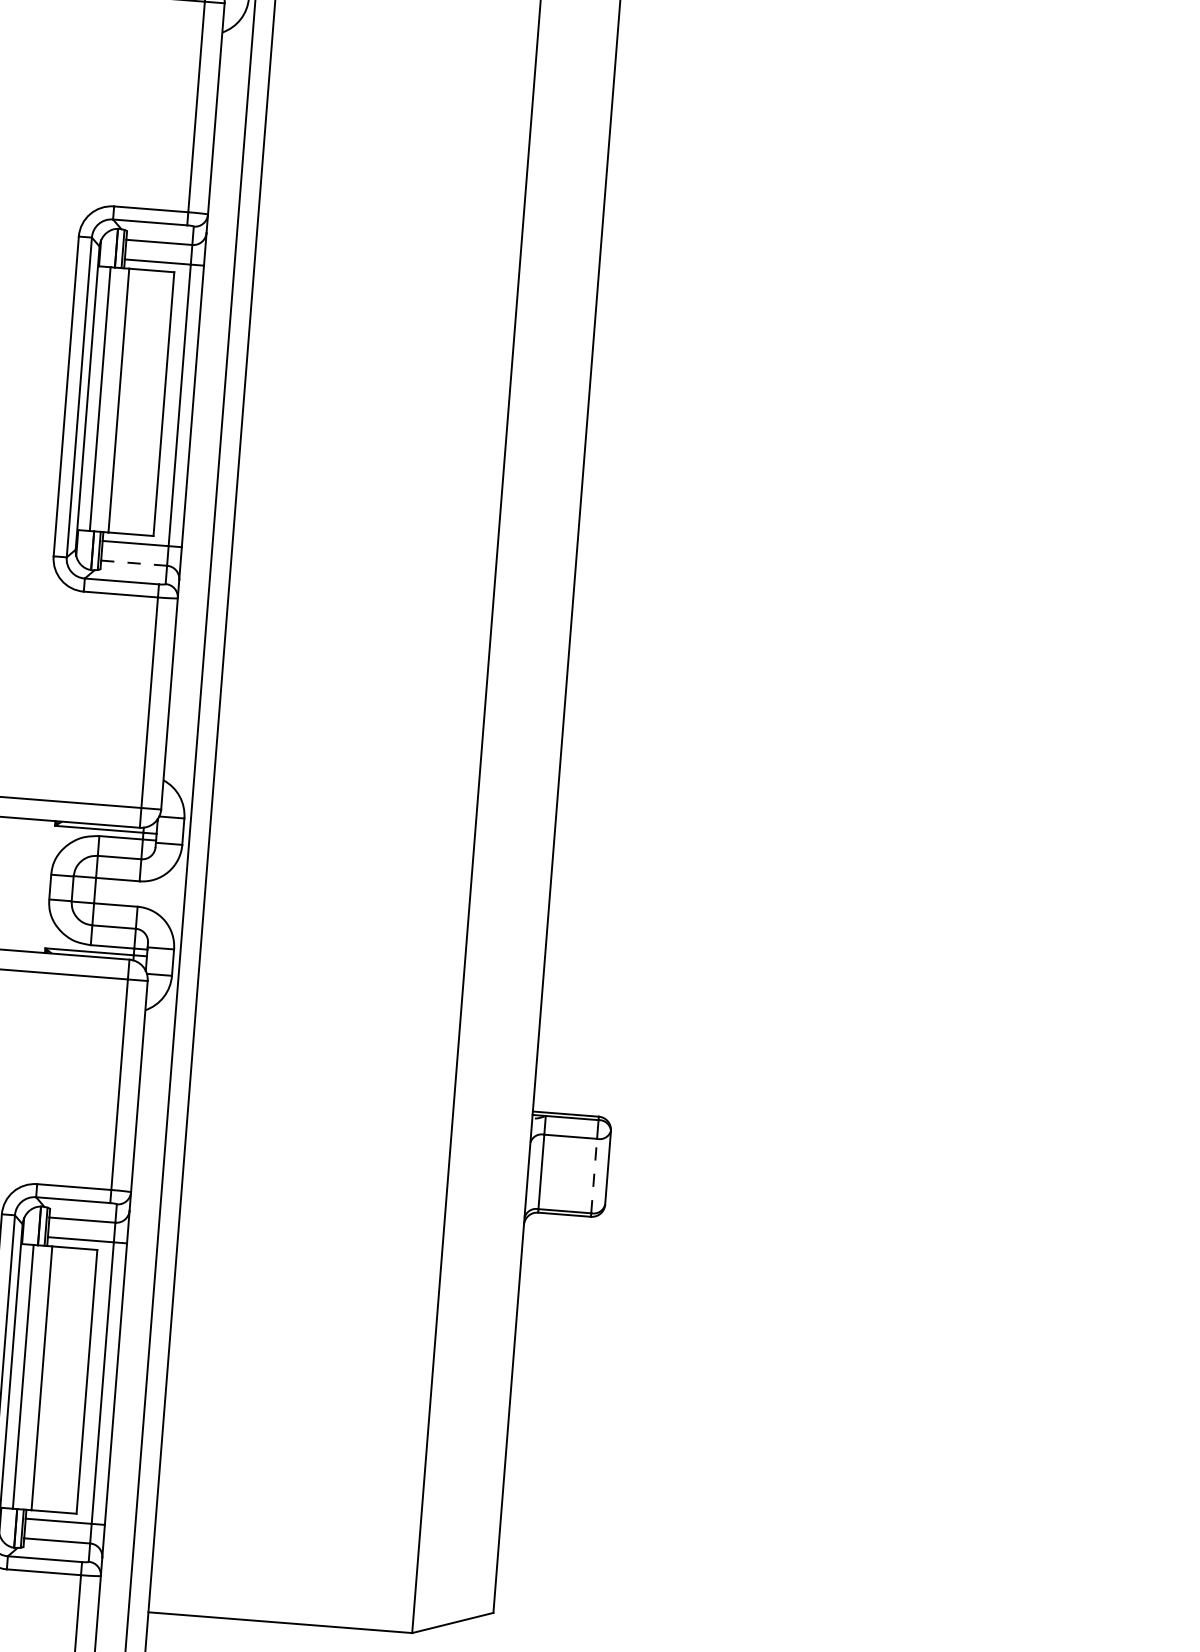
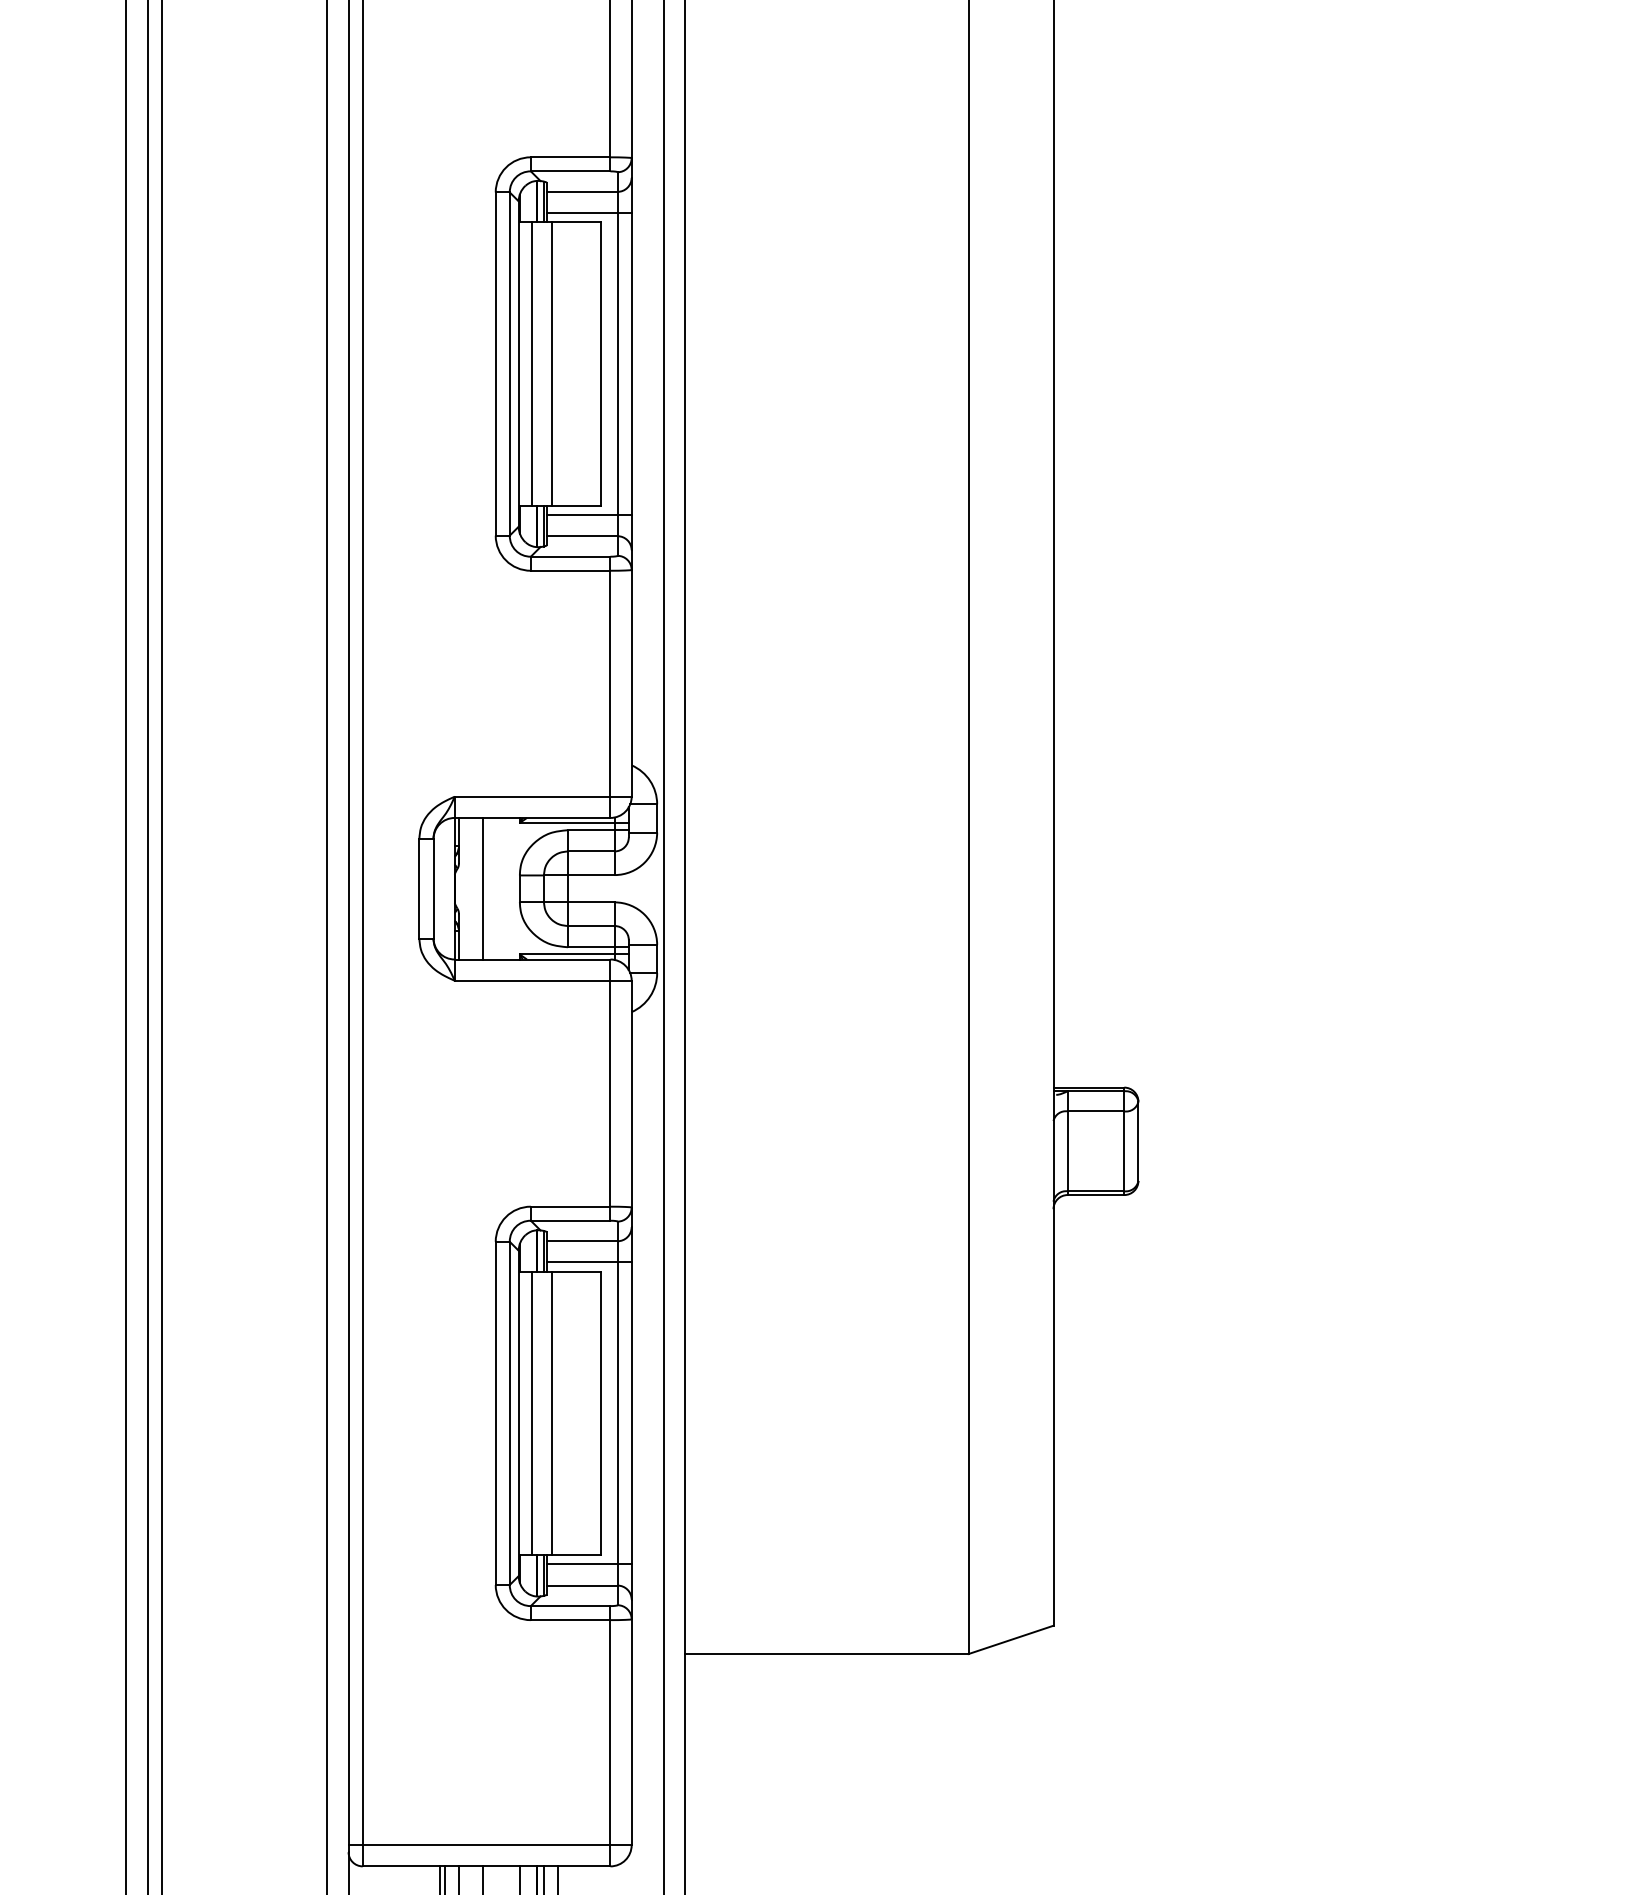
line: (133, 563) -> (581, 536), dashed -> solid
line: (15, 884) -> (482, 888), added
line: (594, 1176) -> (1124, 1151), dashed -> solid

